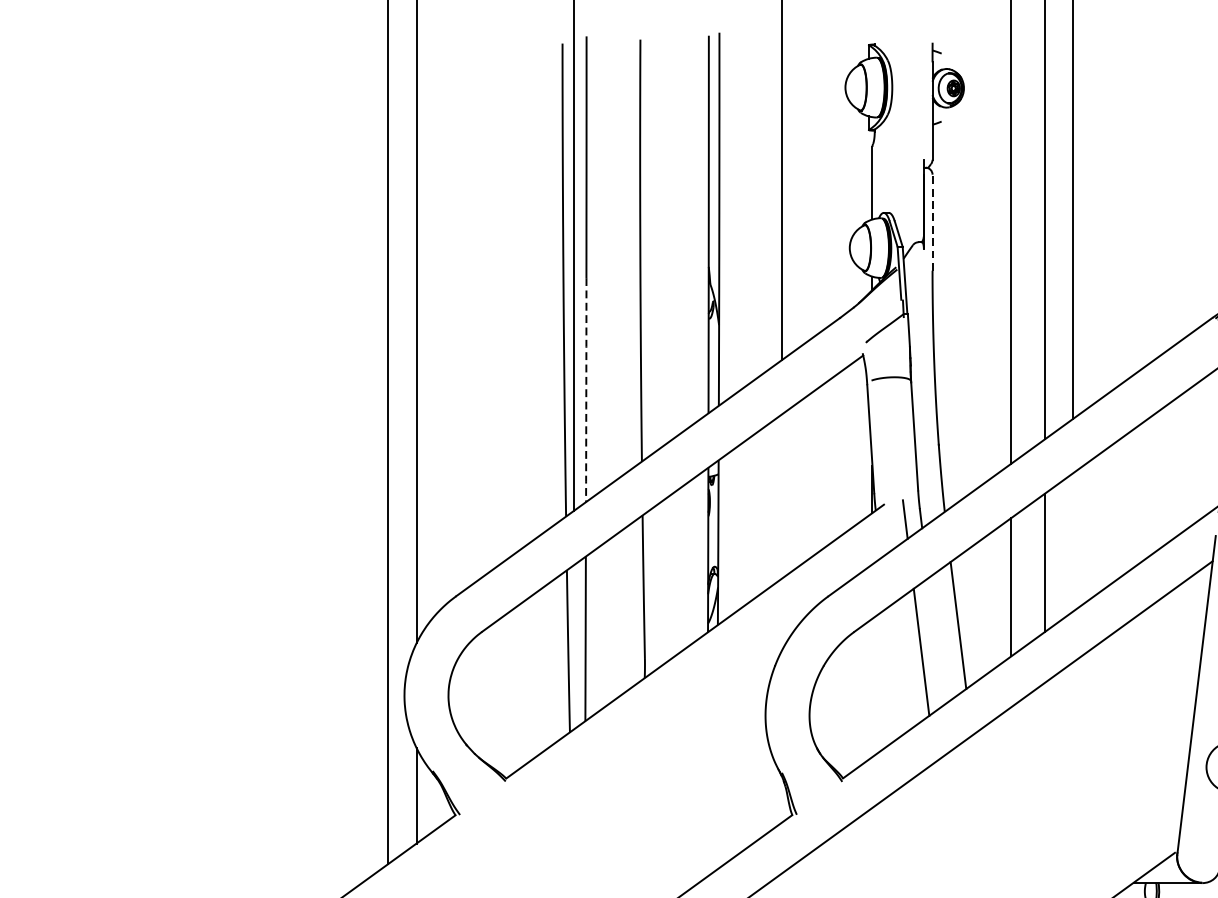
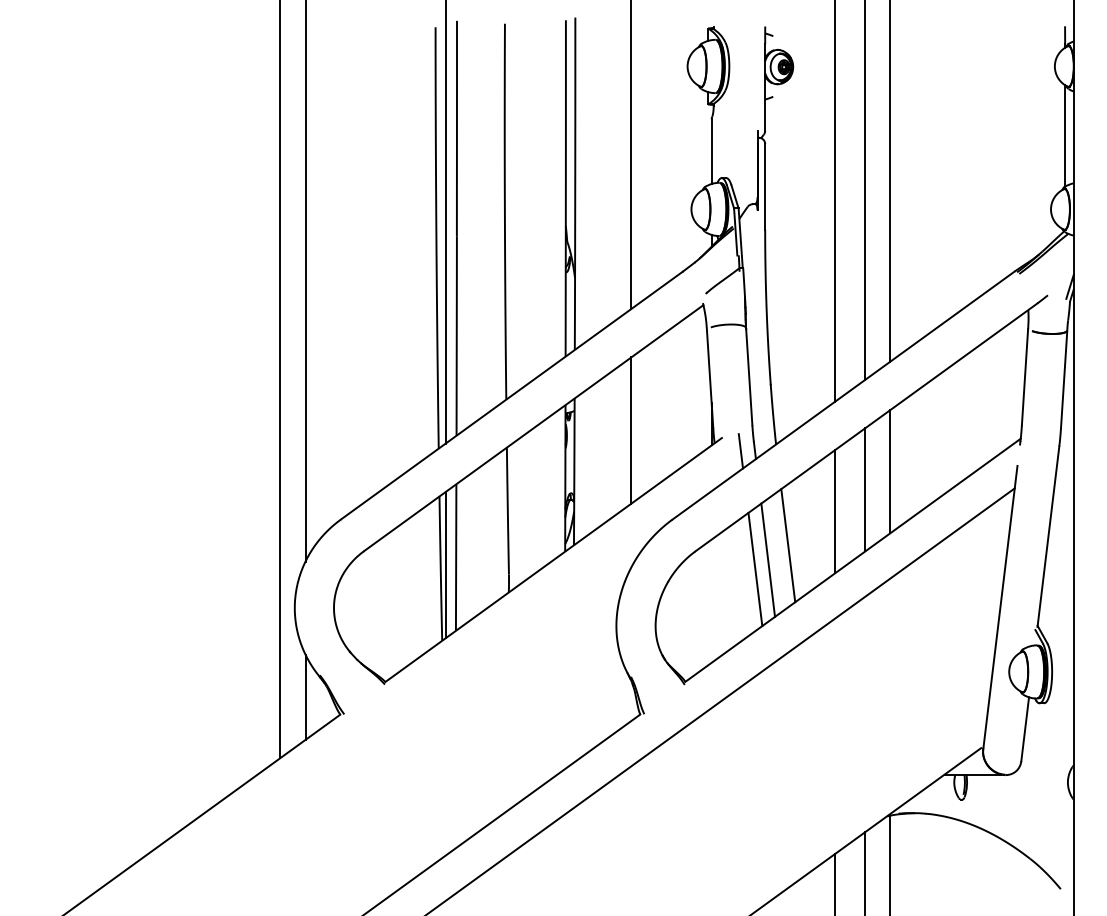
line: (932, 222) -> (765, 186), dashed -> solid
line: (586, 389) -> (456, 335), dashed -> solid
line: (782, 496) -> (631, 430), added
line: (1073, 542) -> (890, 471), added
line: (936, 641) -> (768, 559), added
line: (573, 647) -> (445, 565), added

